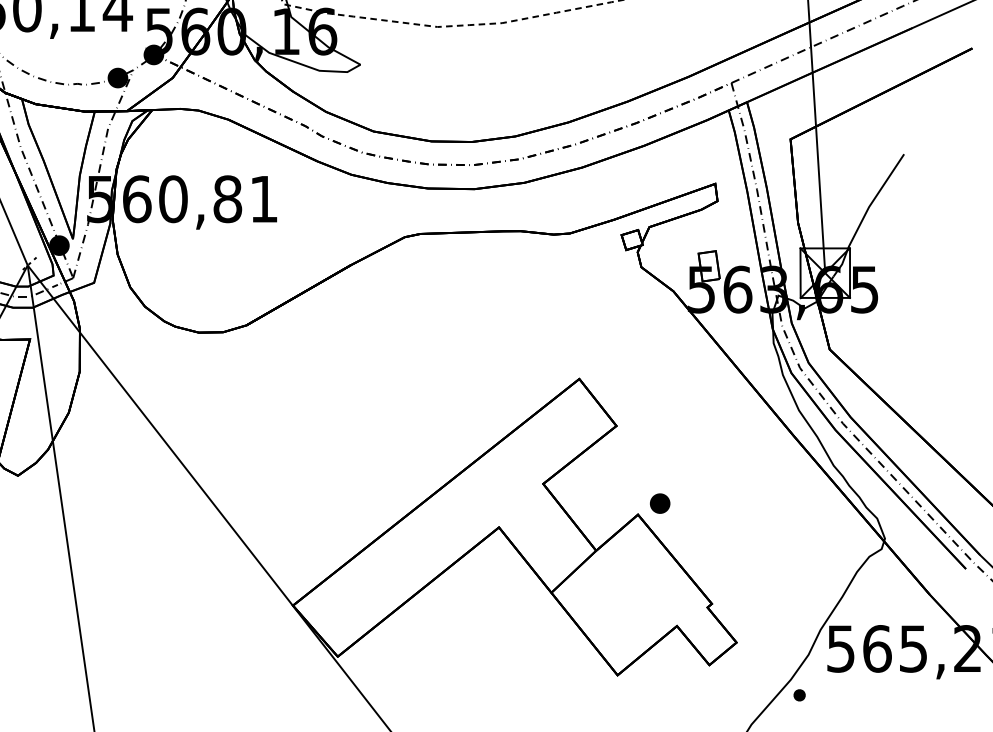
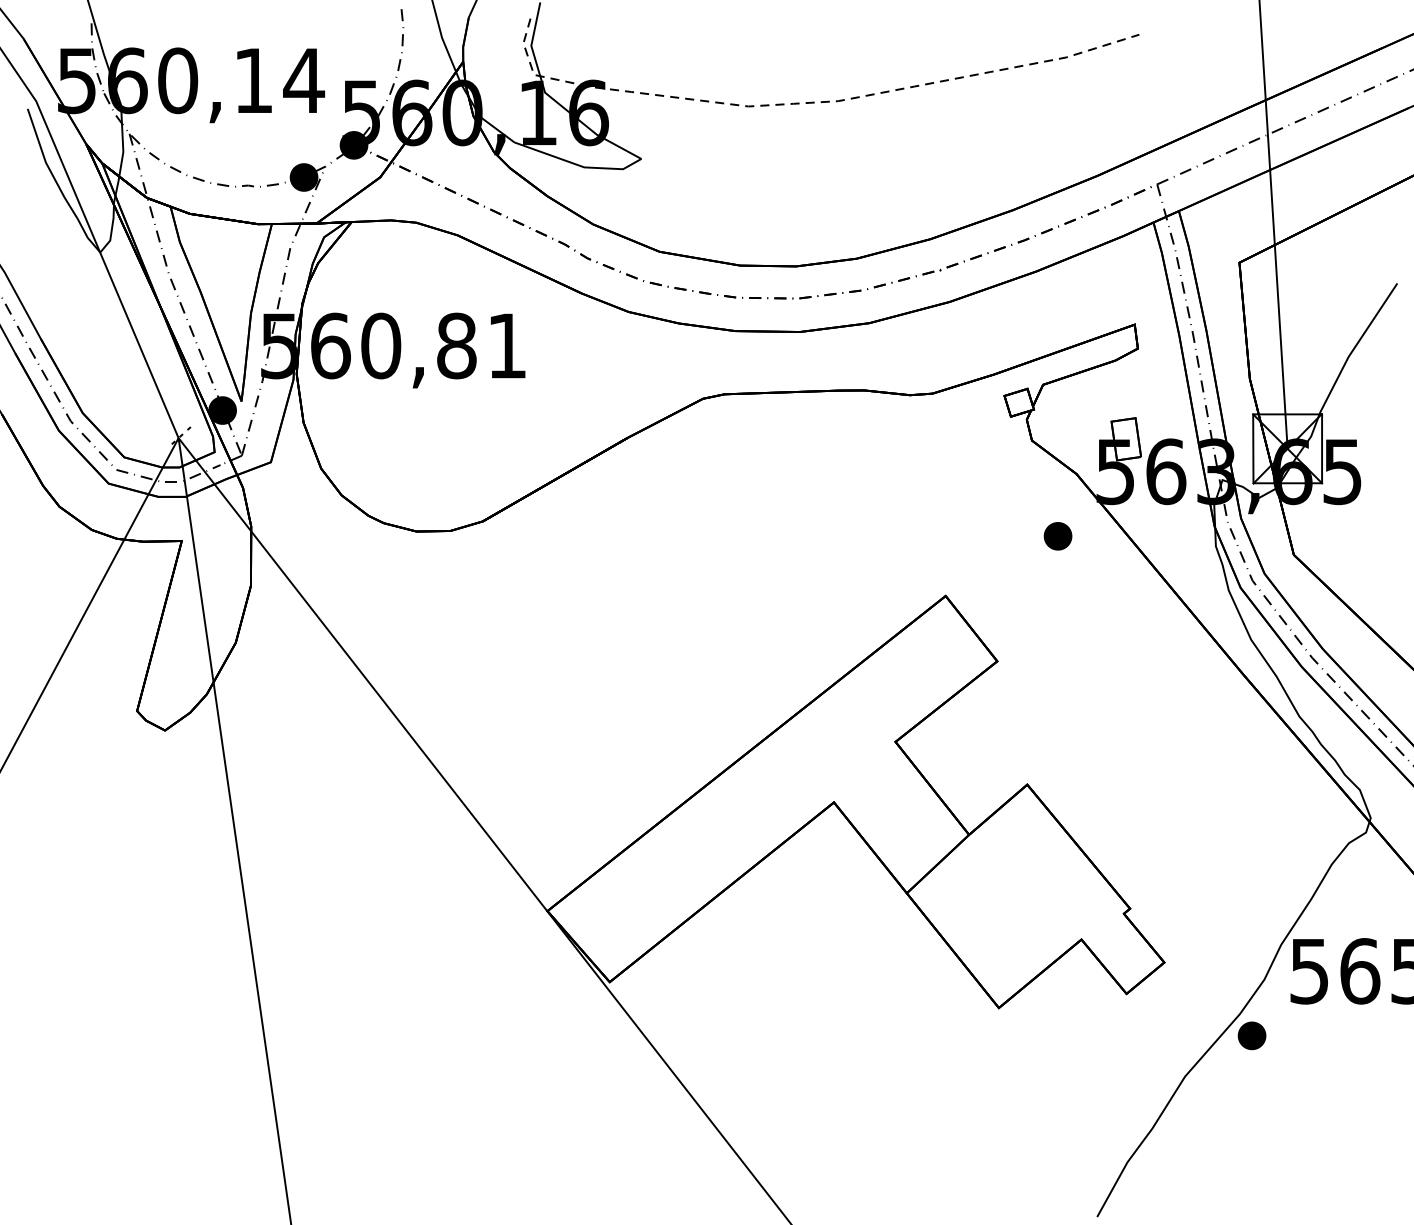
part: (659, 503) -> (1057, 536), moved
part: (799, 695) -> (1251, 1035), size x1.67

